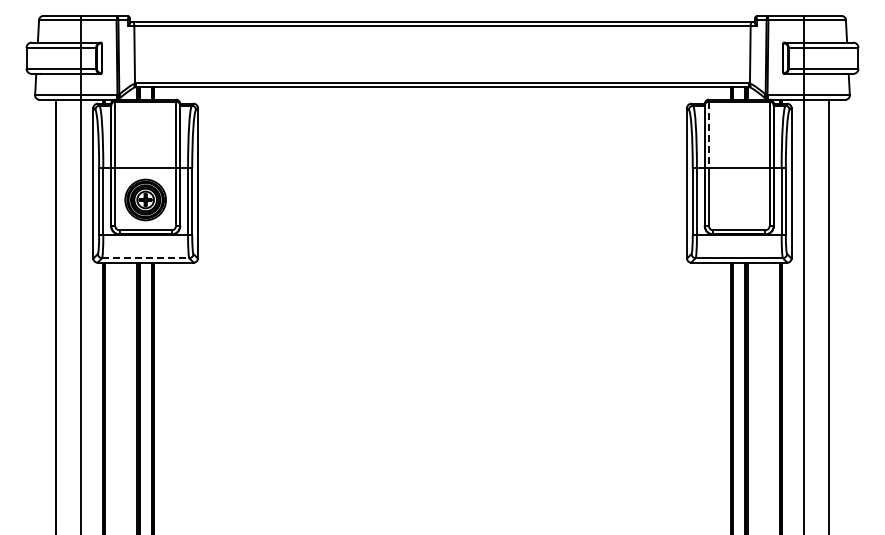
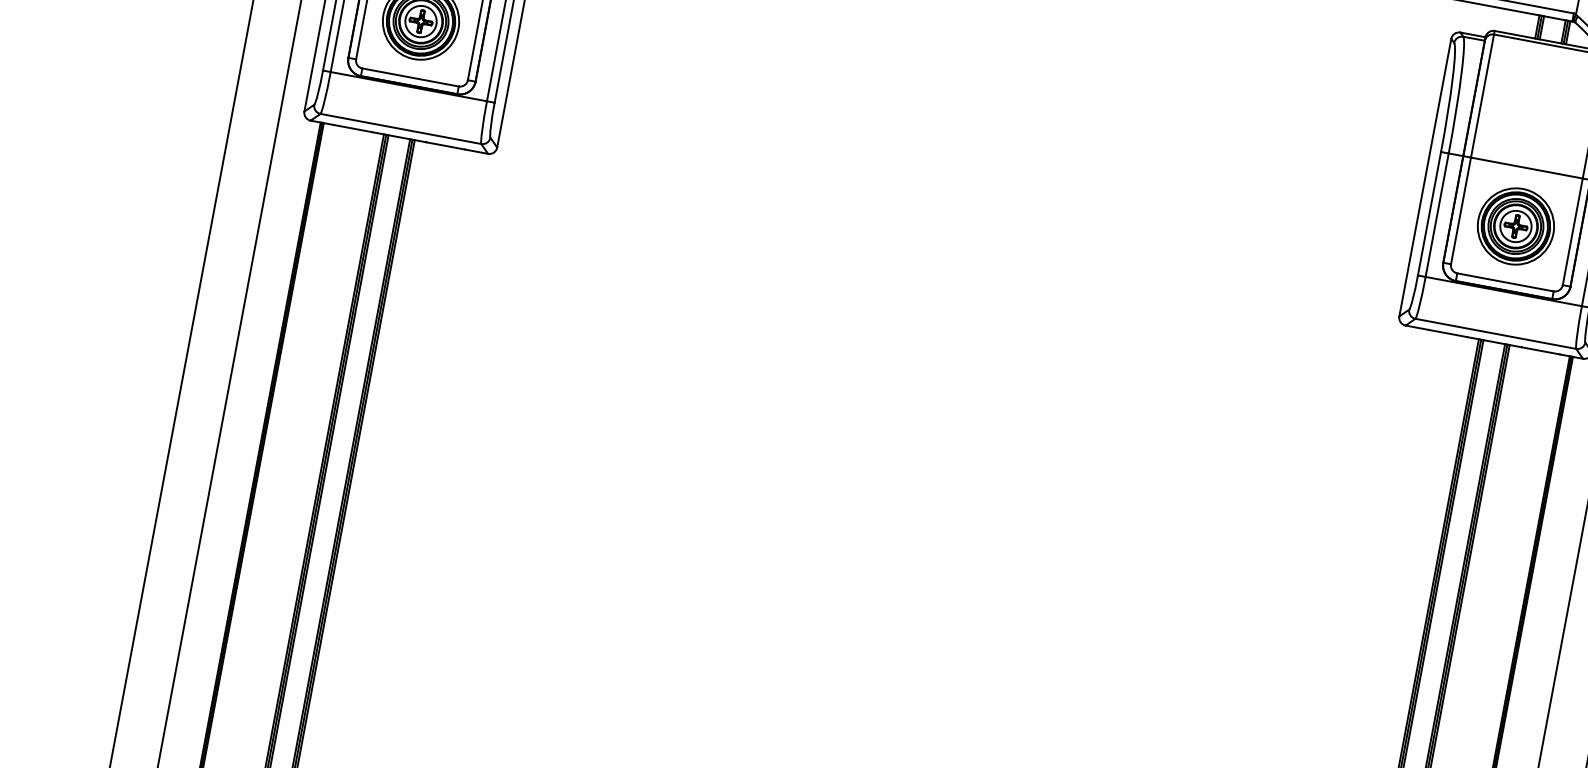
line: (709, 135) -> (1483, 97), dashed -> solid
part: (739, 199) -> (1516, 225), added
line: (145, 258) -> (400, 129), dashed -> solid

